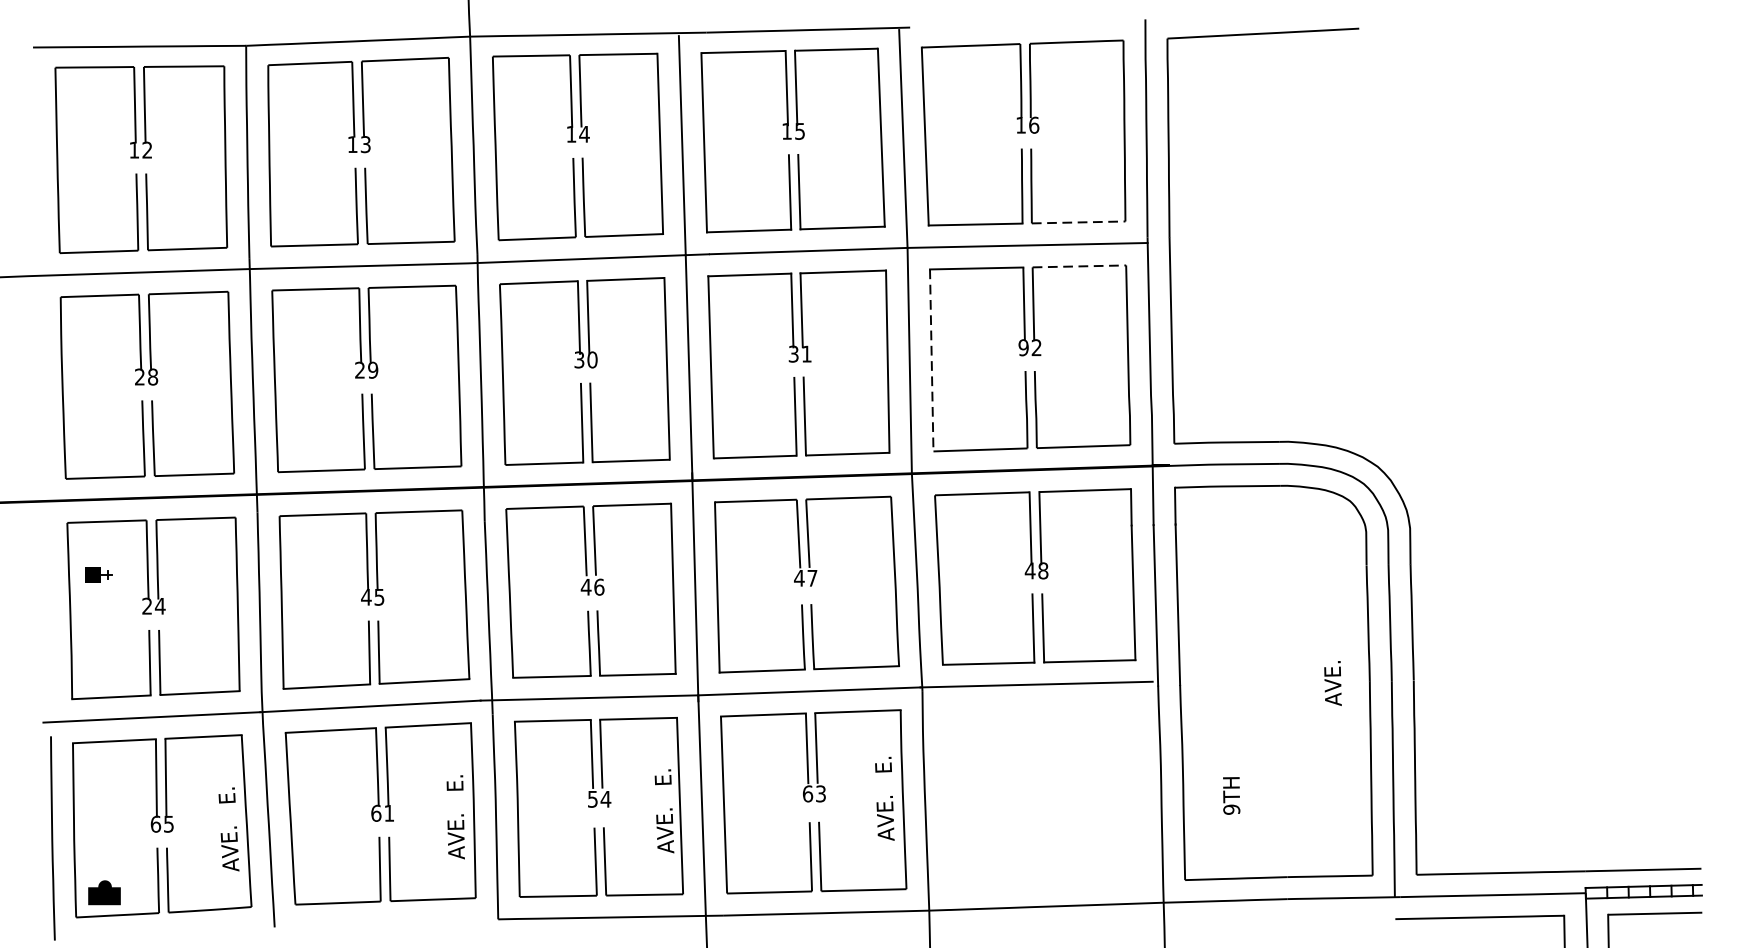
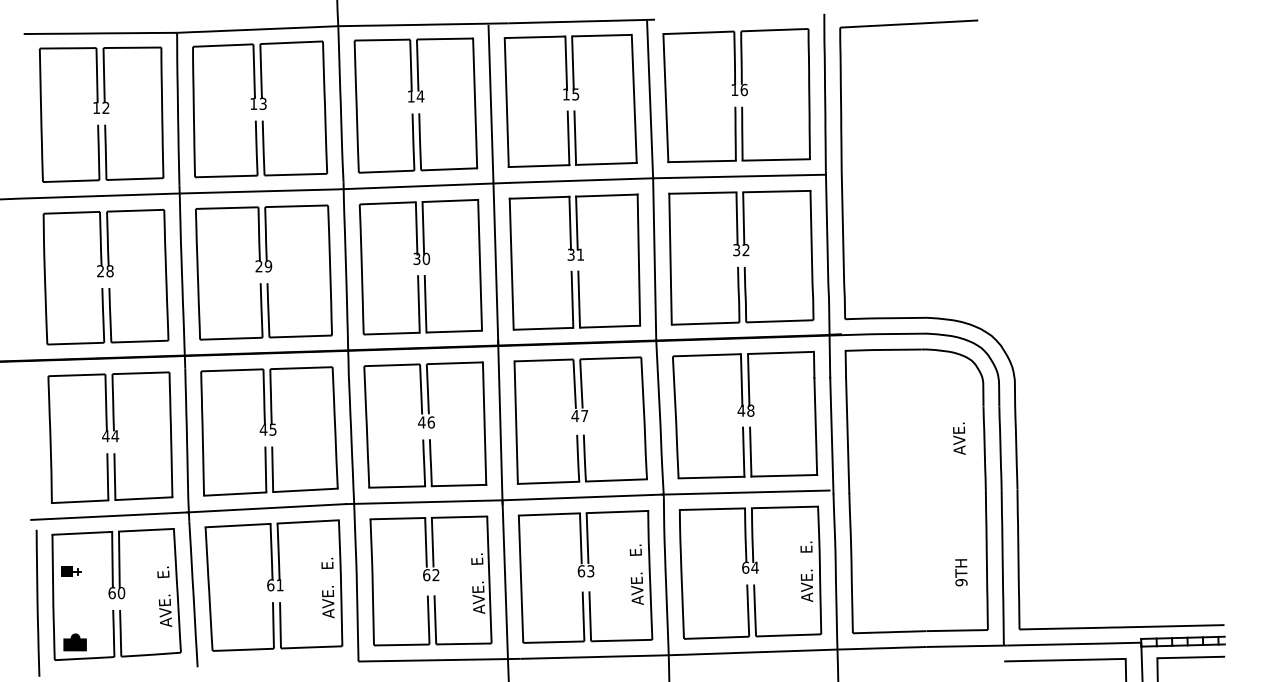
line: (1078, 221) -> (776, 159), dashed -> solid
line: (1078, 266) -> (776, 191), dashed -> solid
text: (1023, 348) -> (736, 250), 92 -> 32
line: (931, 360) -> (670, 259), dashed -> solid
part: (99, 574) -> (71, 571), moved
text: (146, 606) -> (105, 436), 24 -> 44
text: (1333, 683) -> (959, 438), moved
part: (1042, 795) -> (750, 572), added
text: (1231, 795) -> (961, 572), moved
text: (599, 799) -> (431, 575), 54 -> 62
text: (168, 824) -> (121, 593), 65 -> 60

